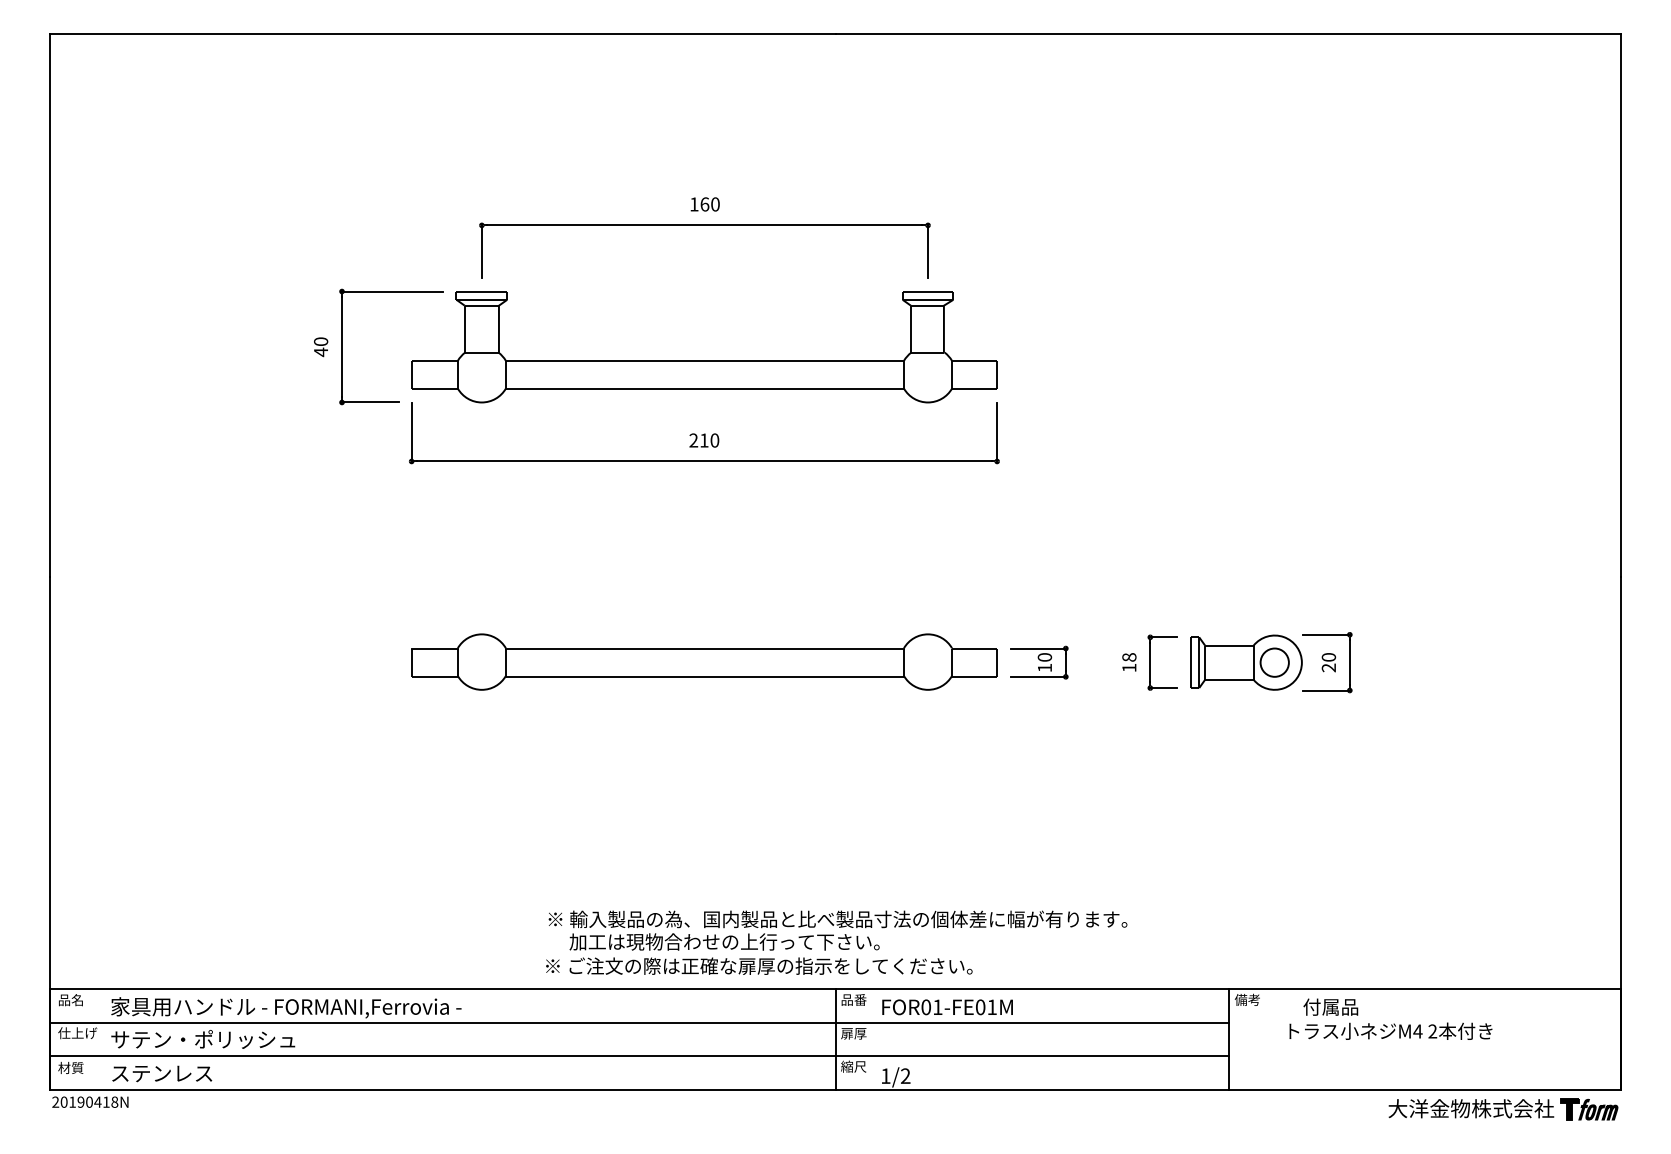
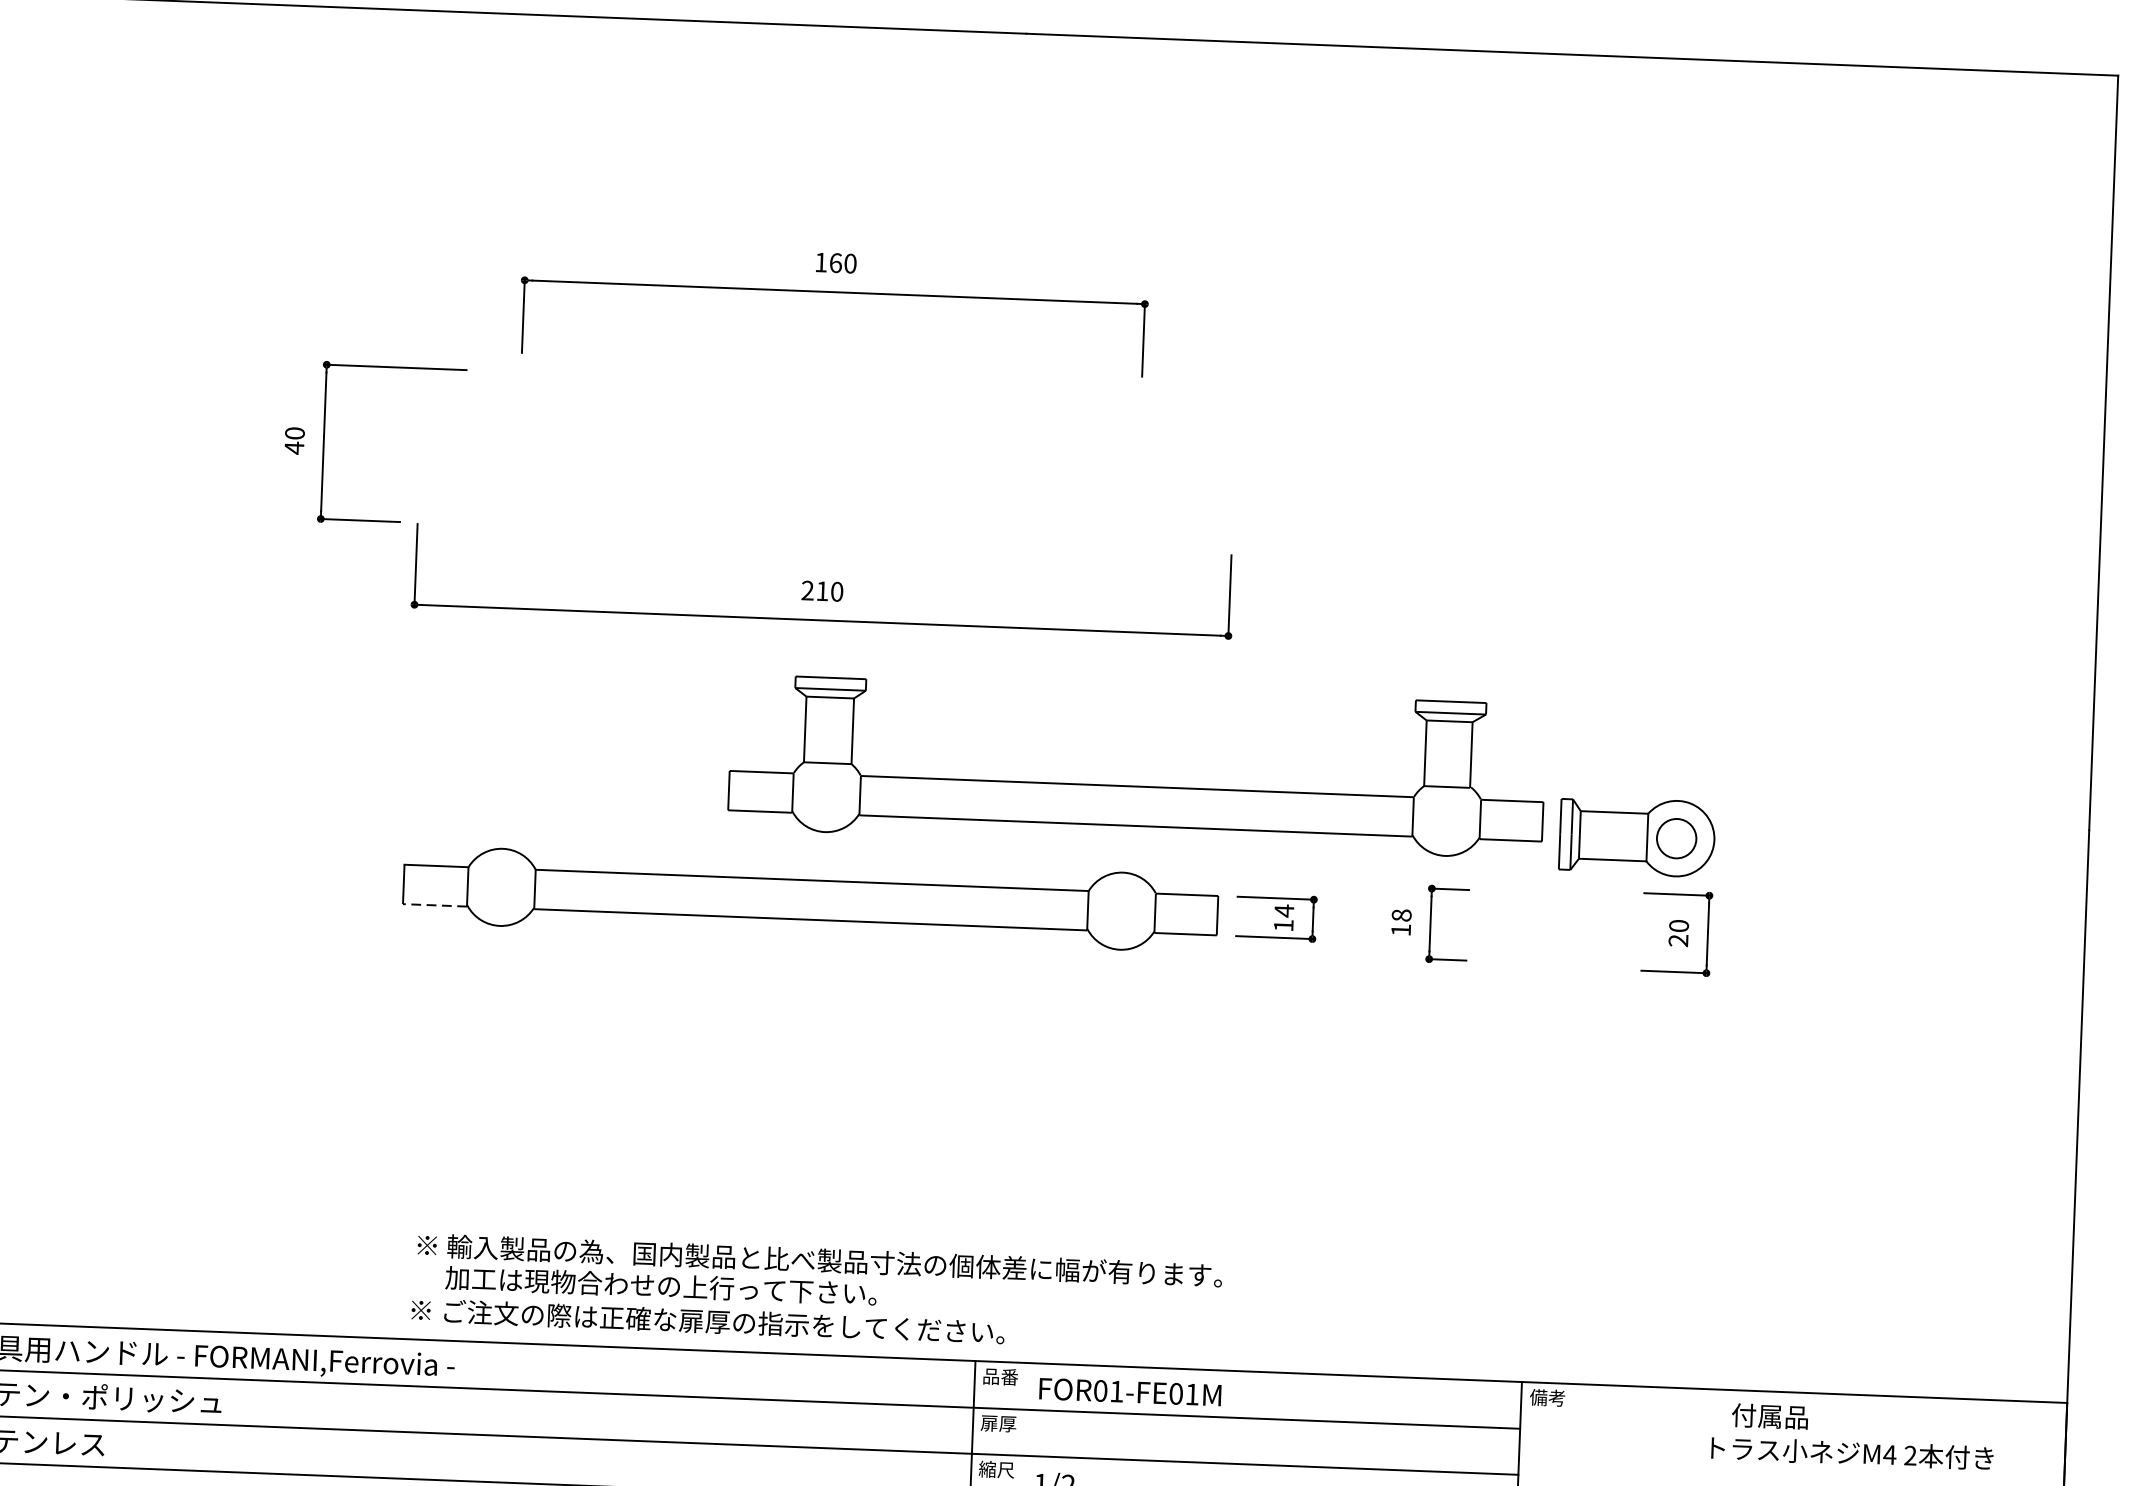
part: (704, 360) -> (1136, 785), moved
text: (1044, 657) -> (1283, 911), 10 -> 14
part: (1246, 662) -> (1637, 836), moved
line: (434, 676) -> (434, 904), solid -> dashed
text: (836, 942) -> (816, 1292), moved
text: (1390, 1018) -> (1852, 1435), moved

